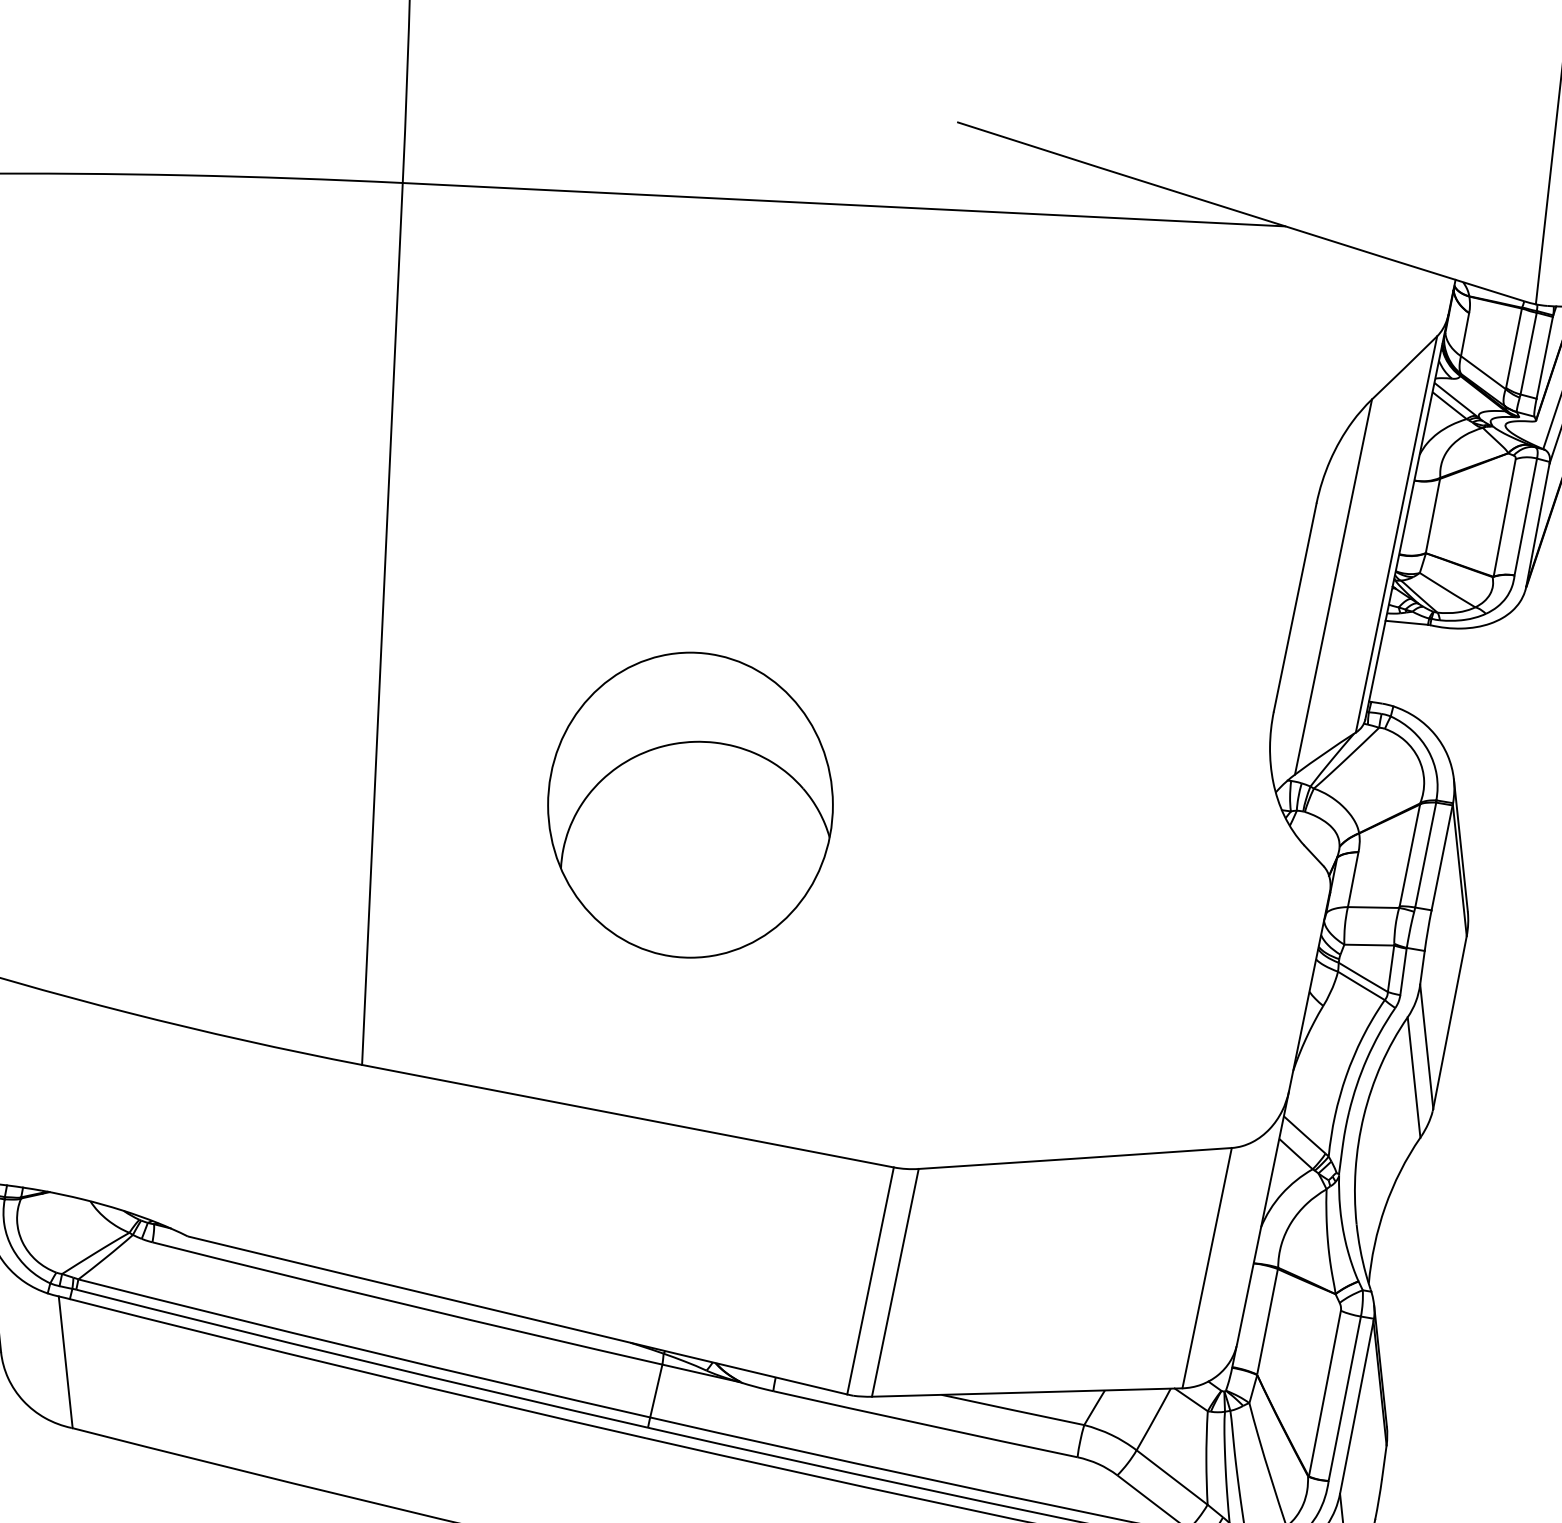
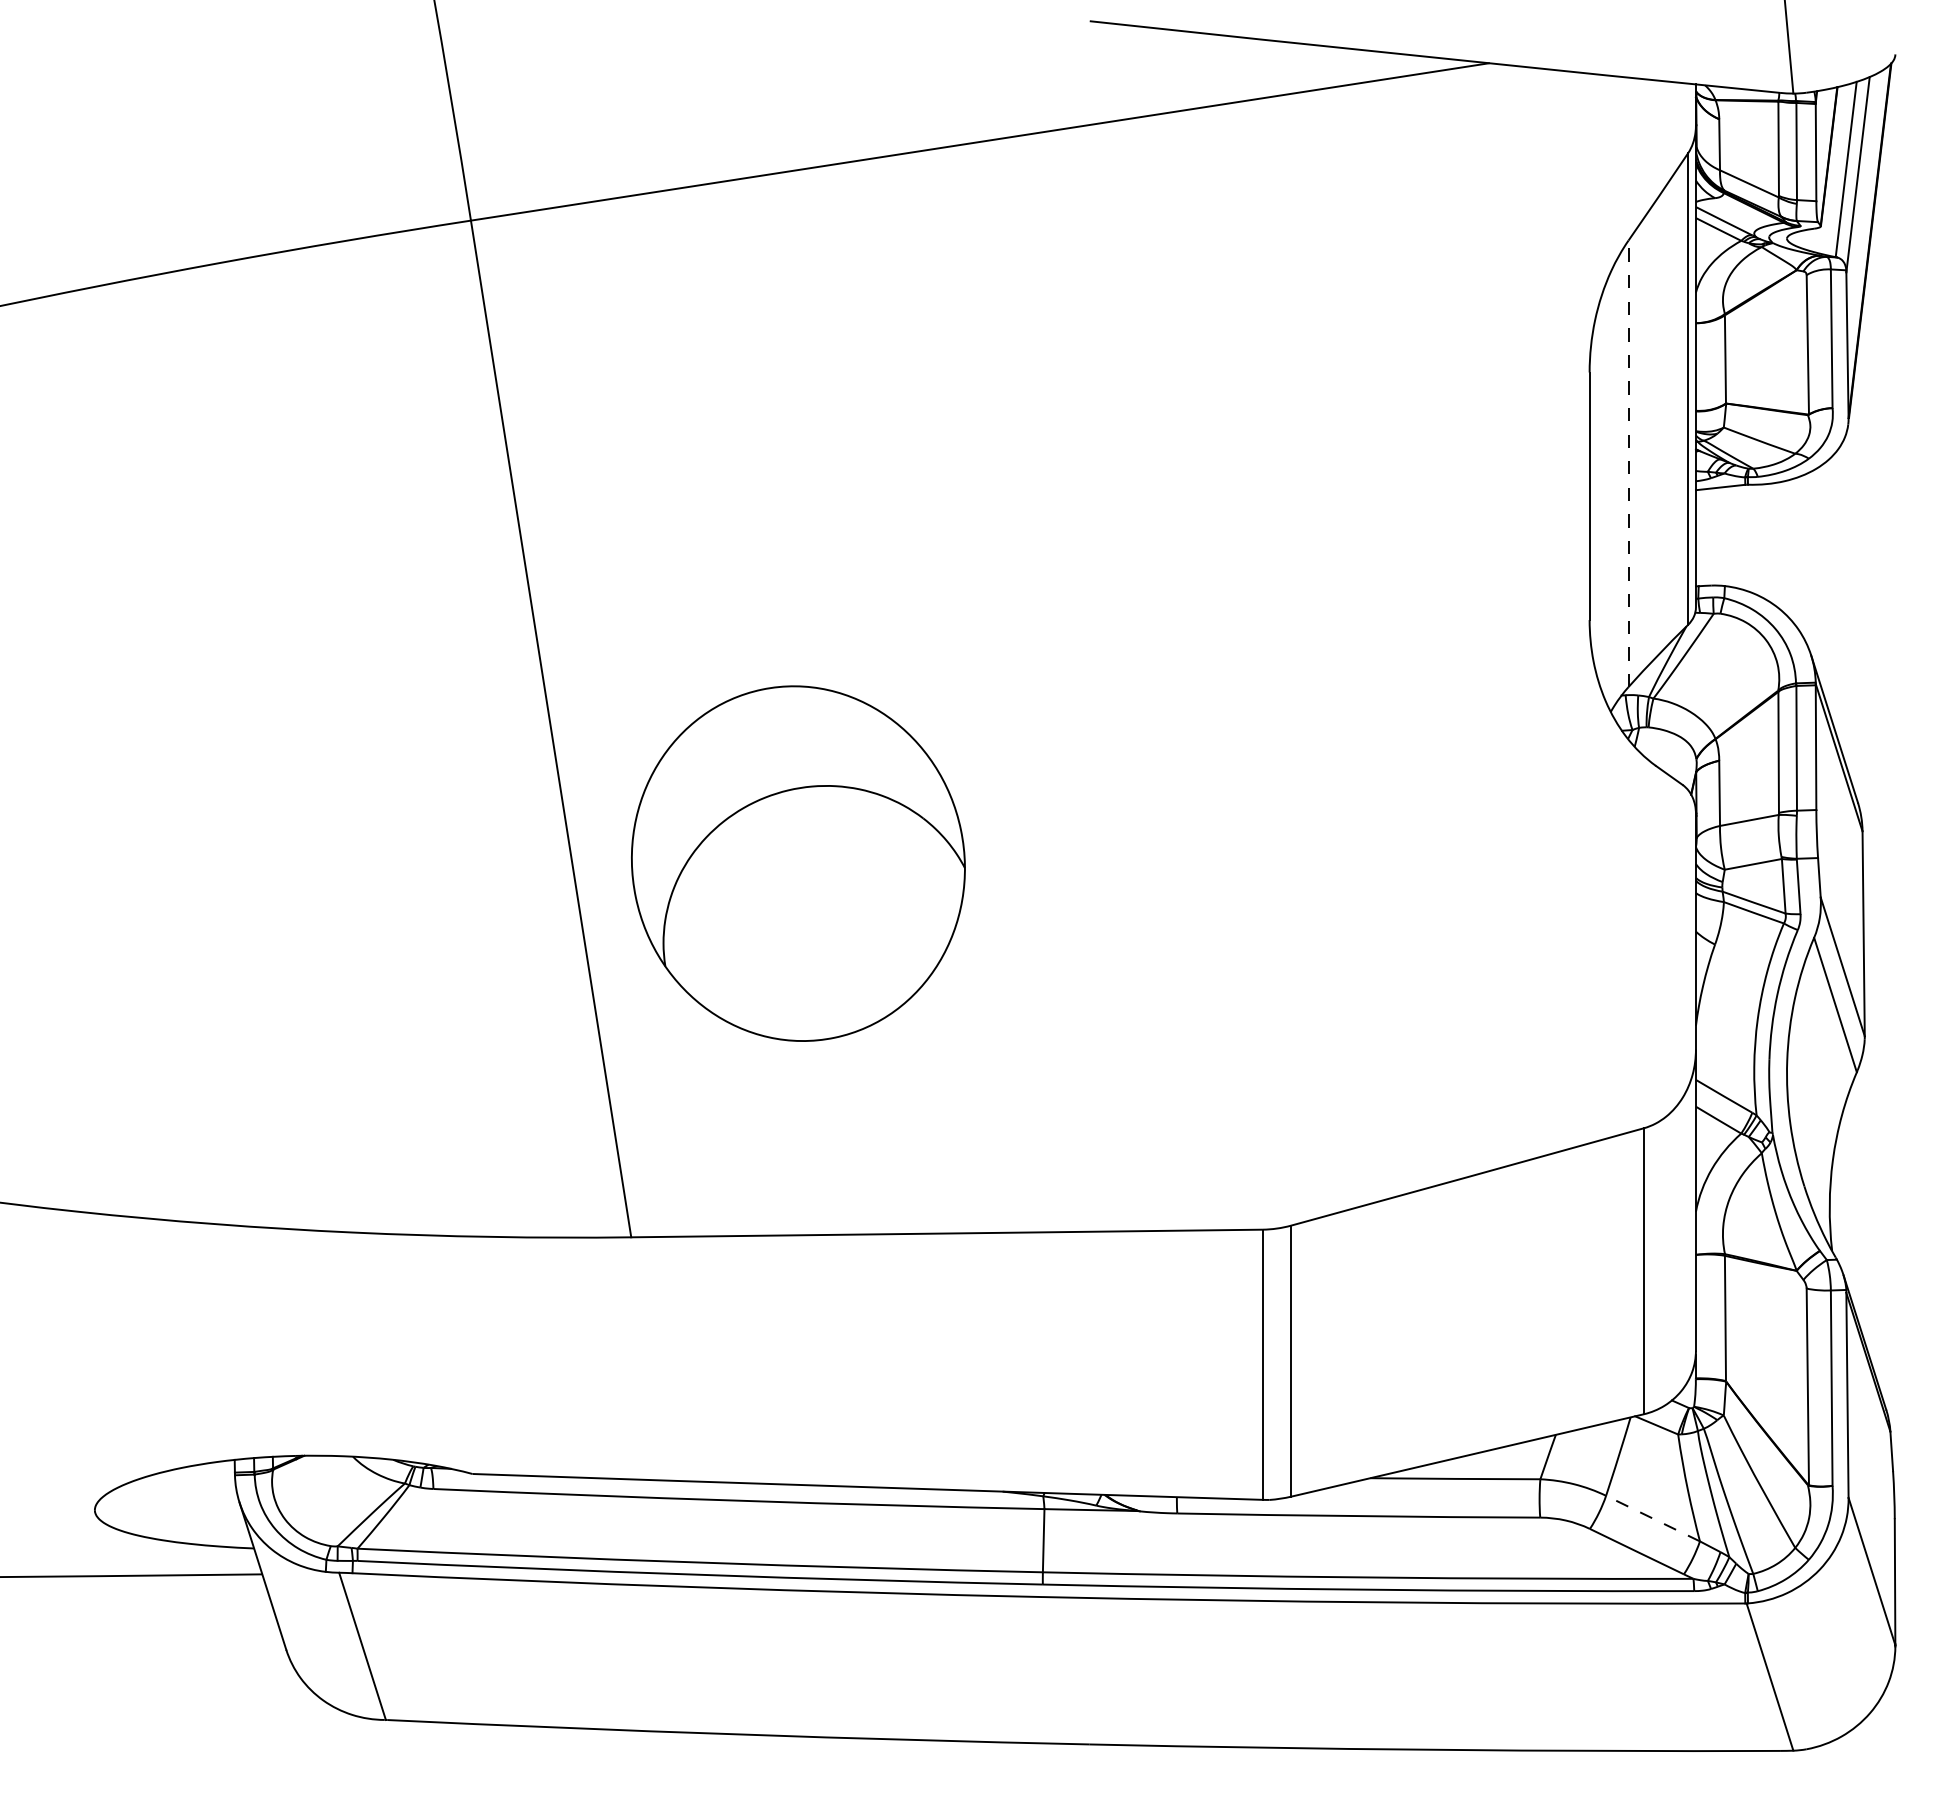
line: (1333, 586) -> (1628, 463), solid -> dashed
part: (690, 805) -> (798, 863), moved
line: (1171, 1477) -> (1652, 1518), solid -> dashed

